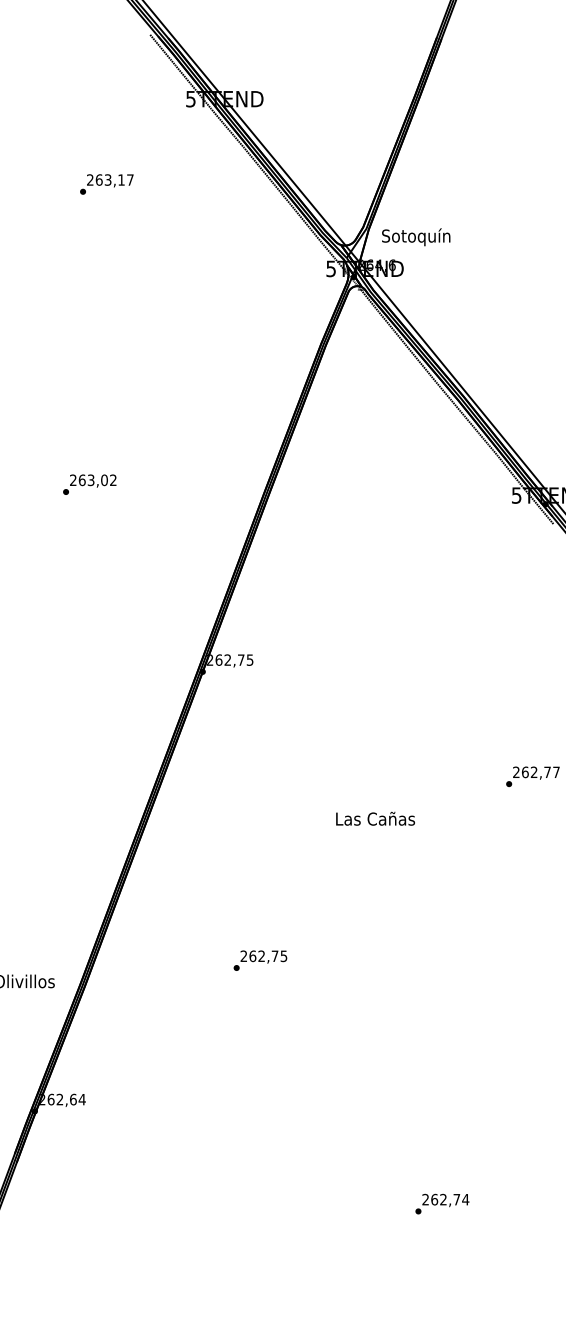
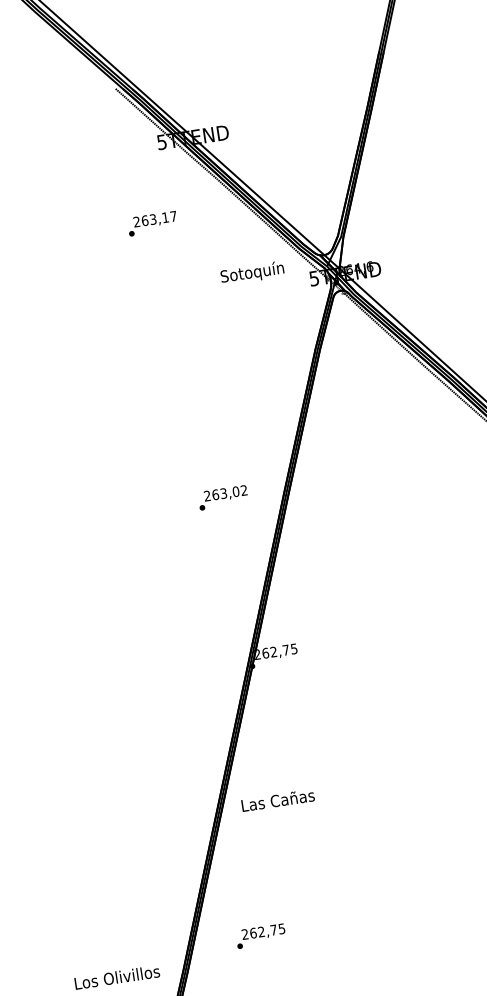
text: (106, 184) -> (152, 223), moved
text: (416, 237) -> (252, 273), moved
text: (89, 484) -> (222, 497), moved
text: (375, 818) -> (278, 800), moved
text: (260, 960) -> (260, 936), moved

